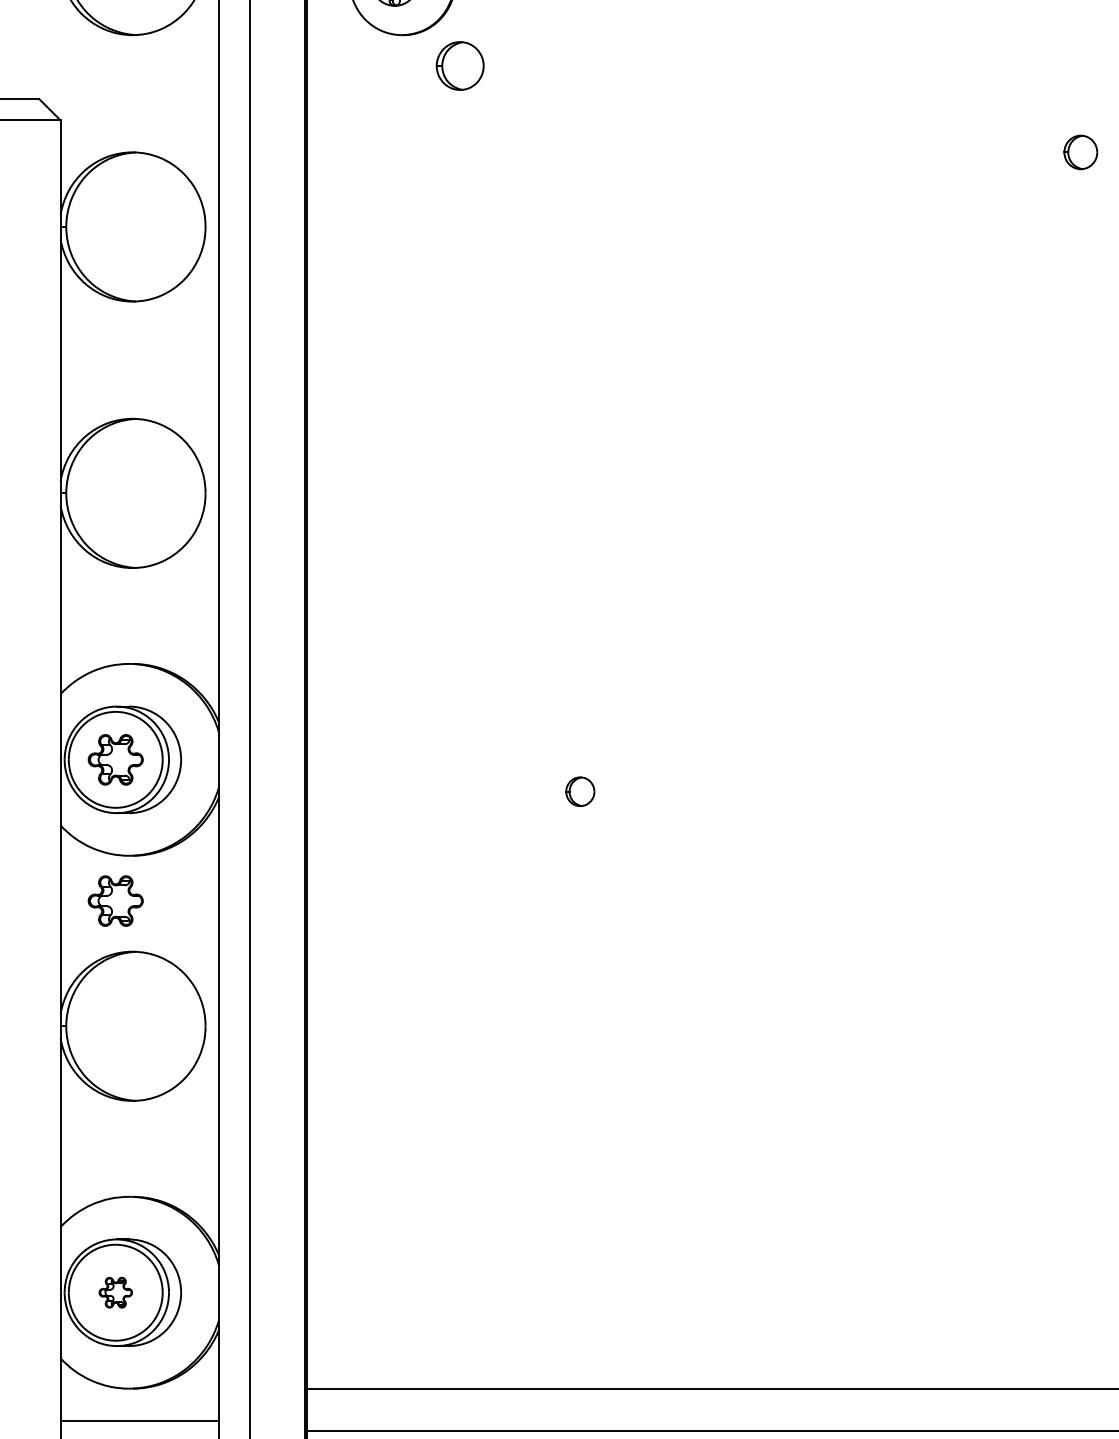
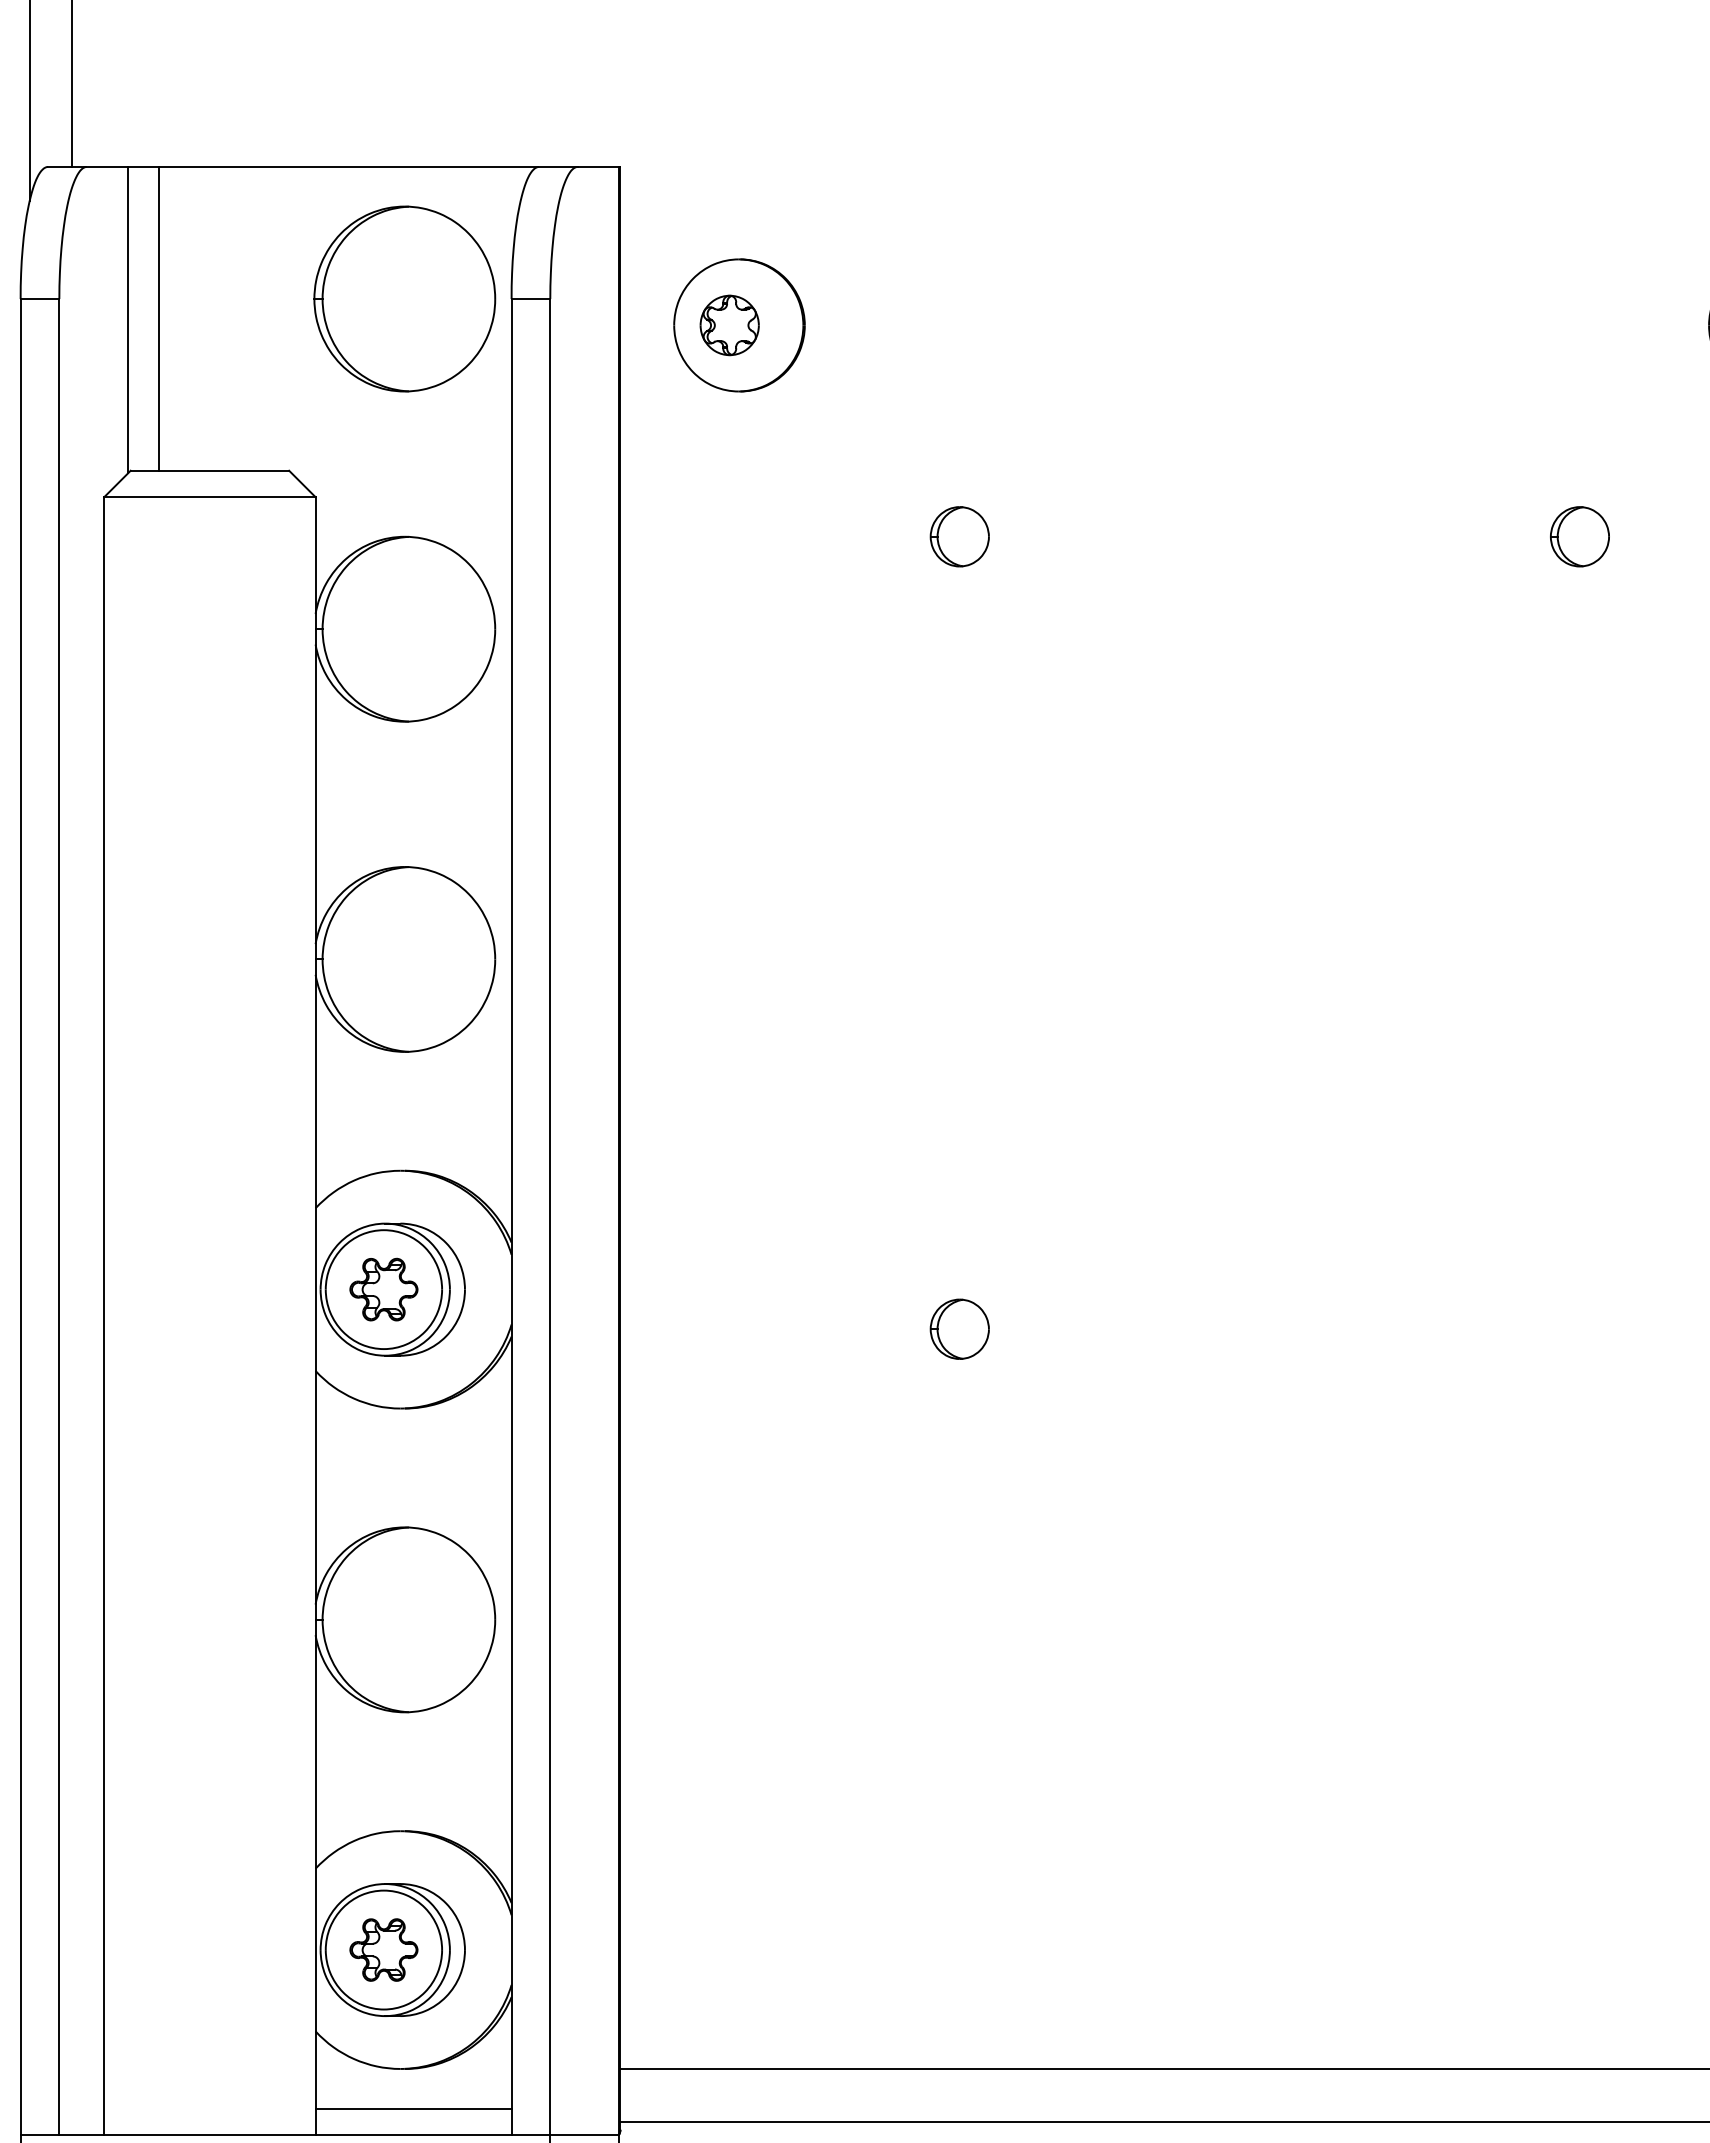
part: (459, 65) -> (959, 536), moved
part: (1080, 152) -> (1579, 536), size x1.43
part: (580, 791) -> (959, 1328), size x1.67
part: (115, 900) -> (383, 1464), removed
part: (115, 1292) -> (383, 1949), size x1.67

